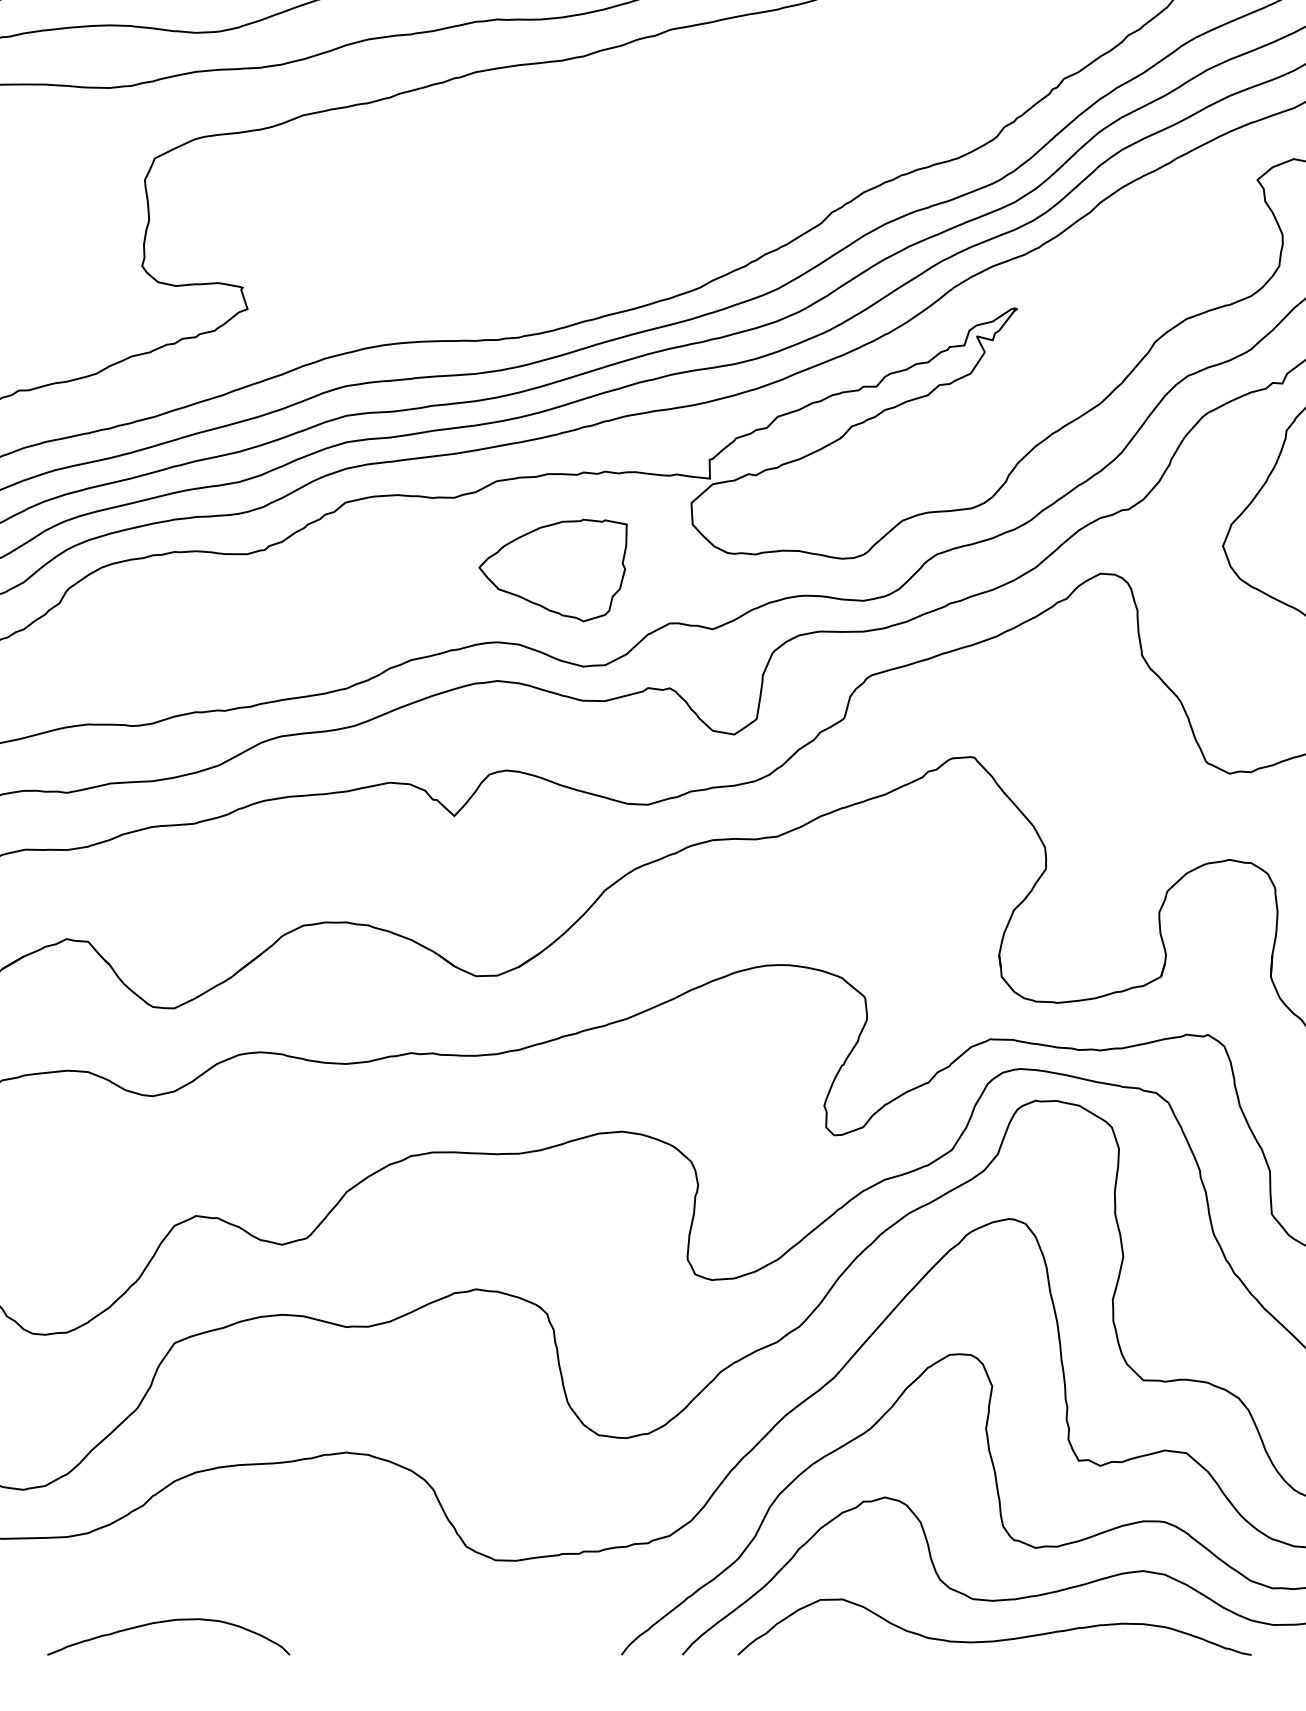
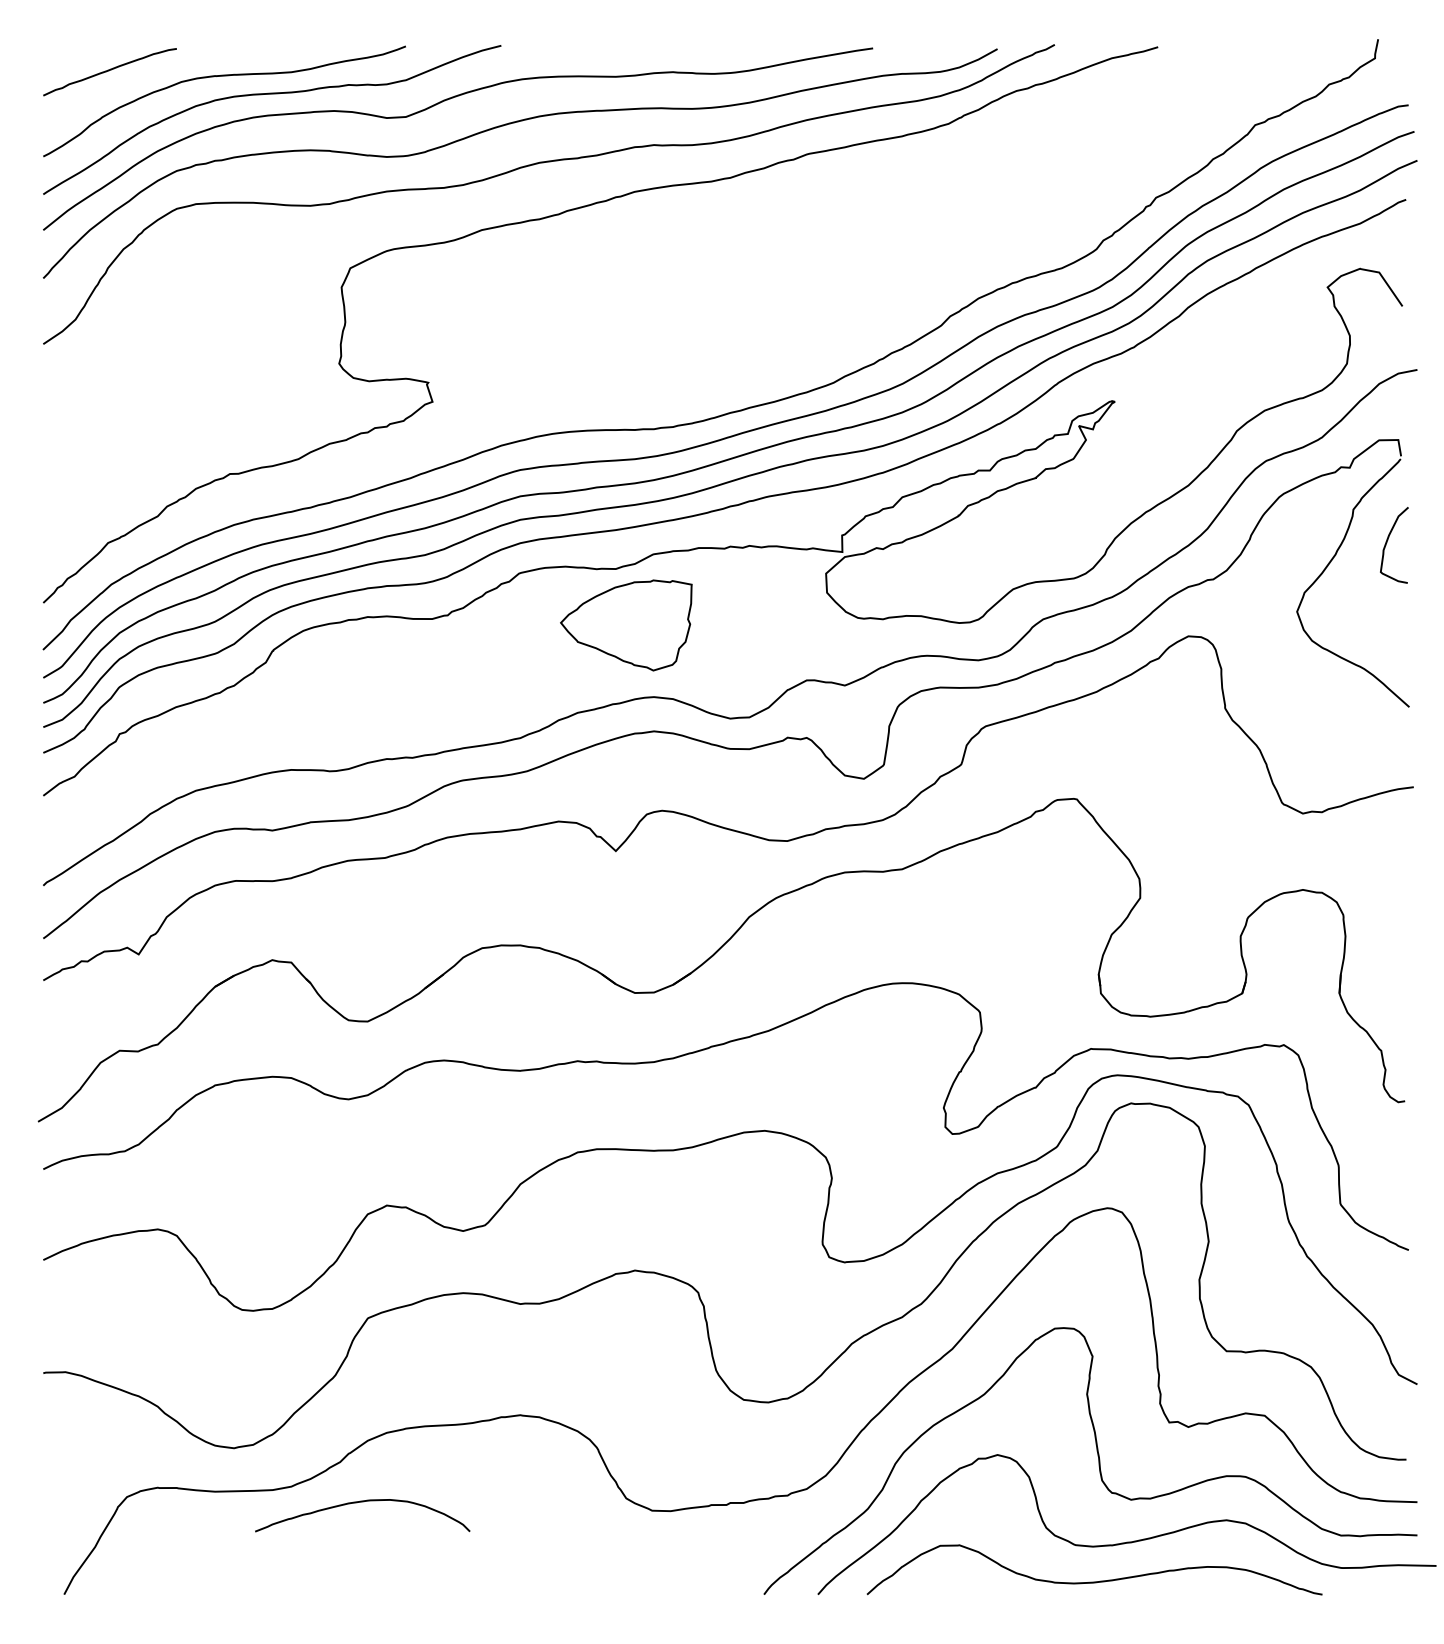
part: (553, 570) -> (626, 625), moved
curve: (168, 1622) -> (362, 1502), moved

